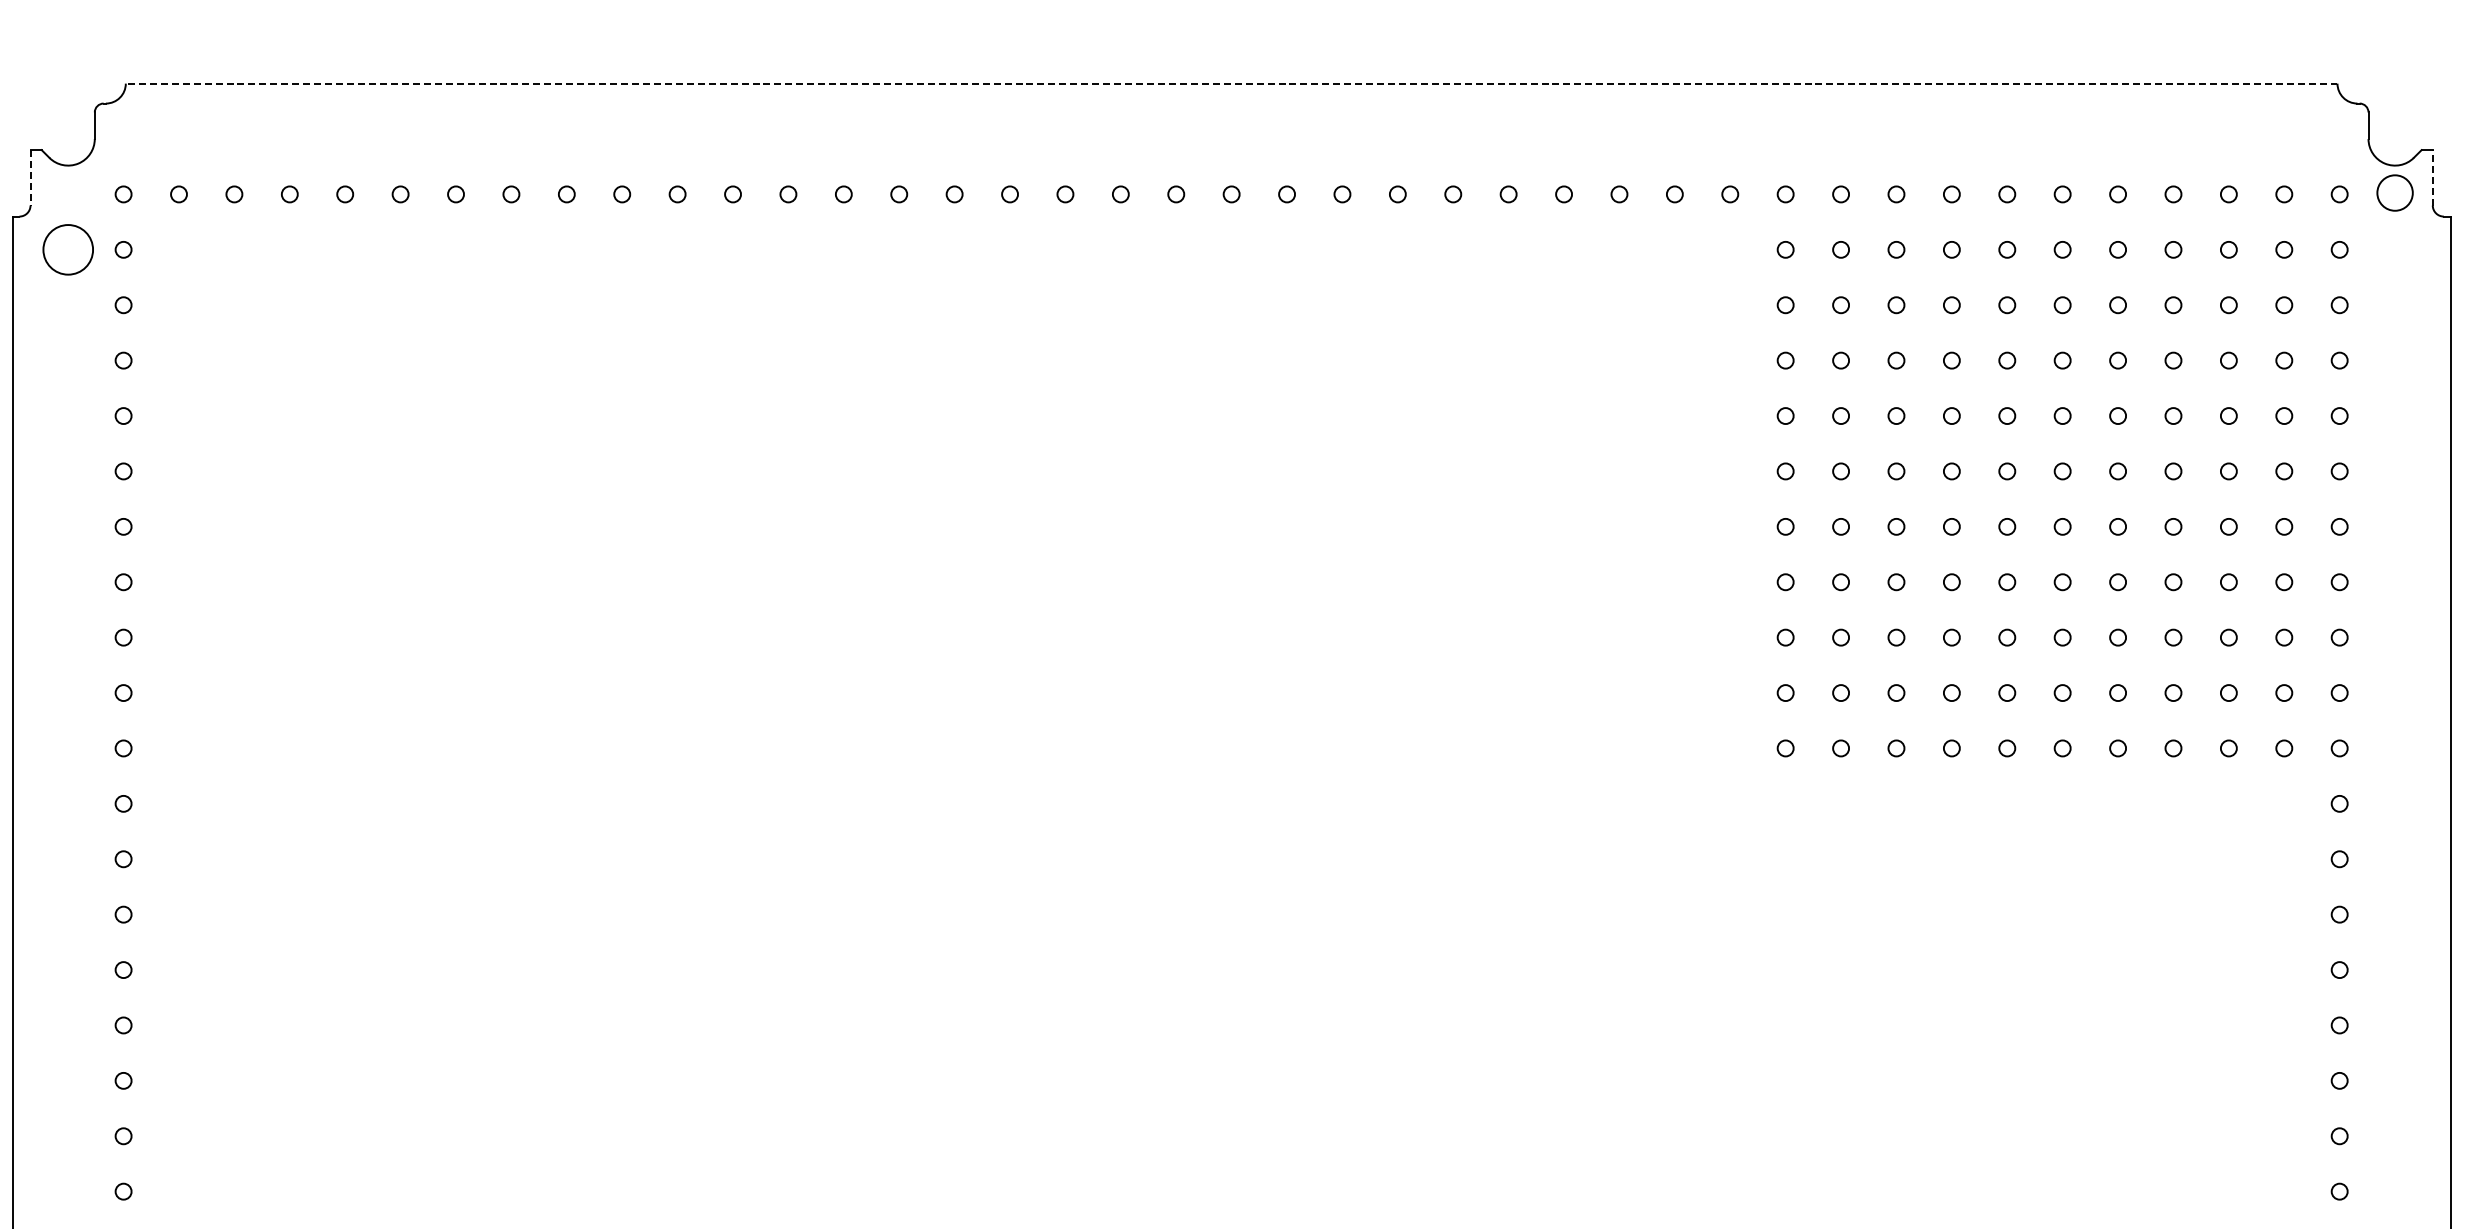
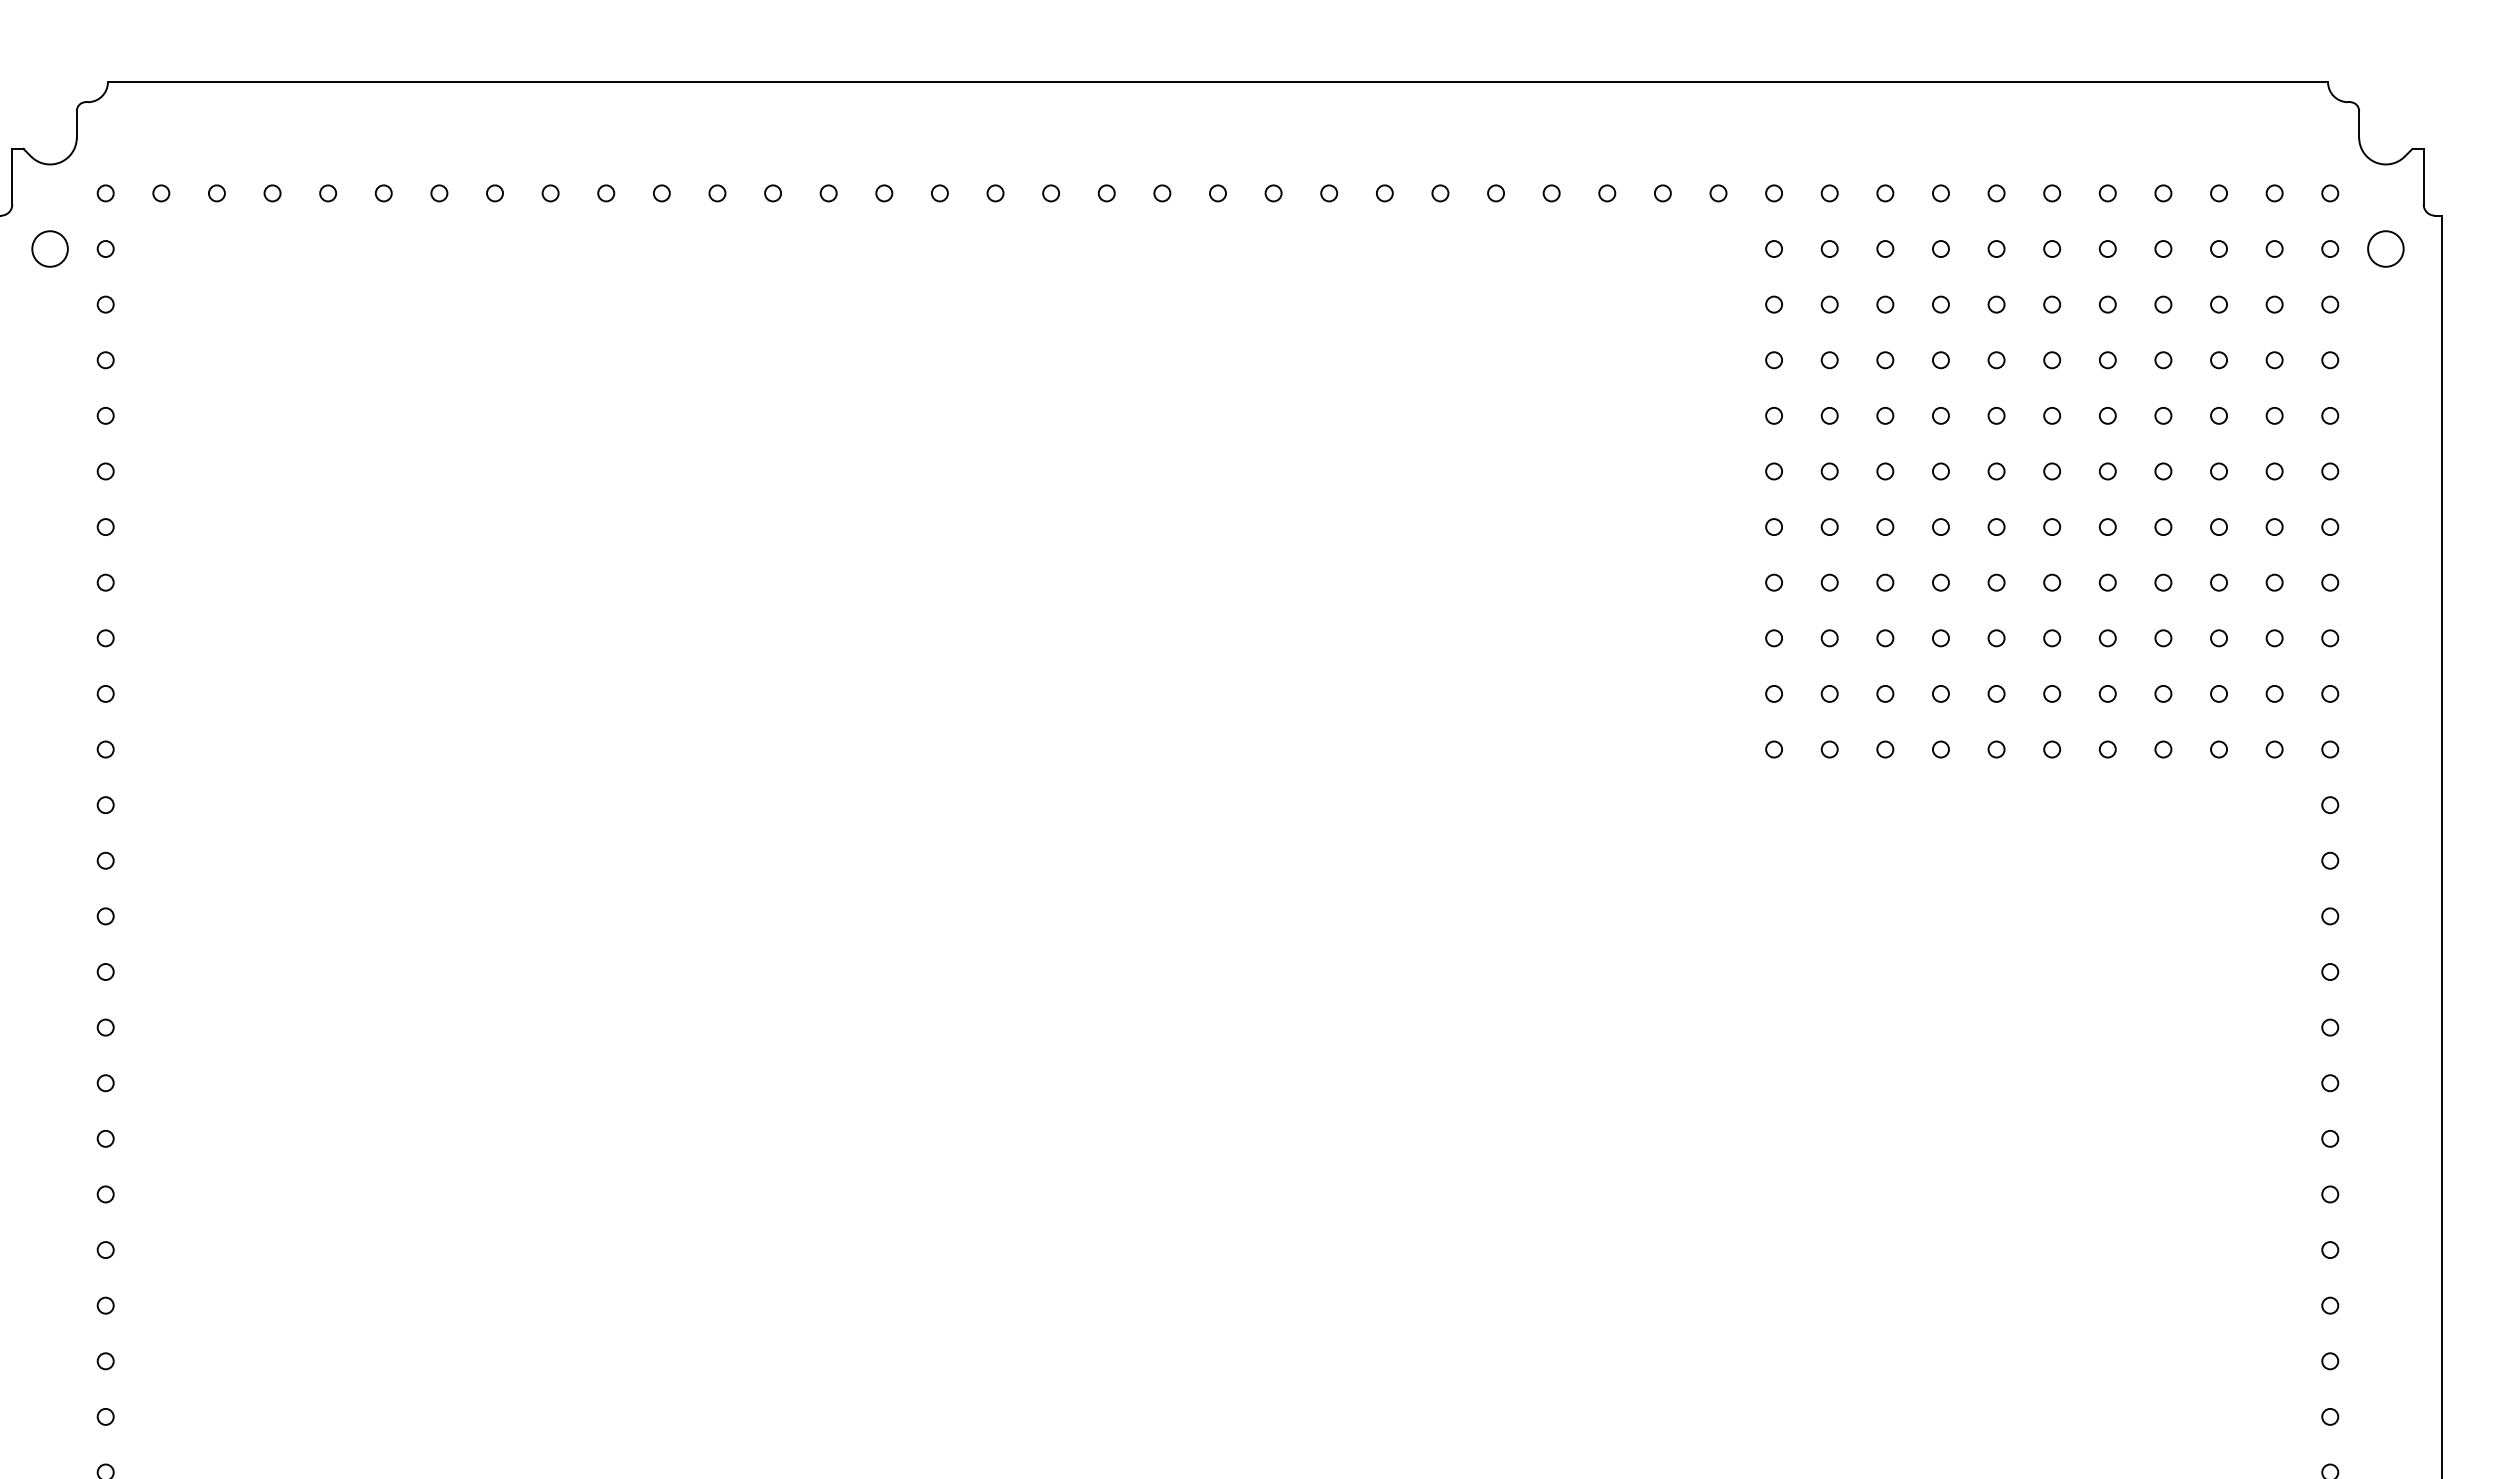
line: (1231, 83) -> (1217, 82), dashed -> solid
line: (30, 177) -> (12, 176), dashed -> solid
line: (2432, 177) -> (2423, 176), dashed -> solid
circle: (2394, 192) -> (2385, 248), moved
circle: (67, 249) -> (49, 248), size x0.71

